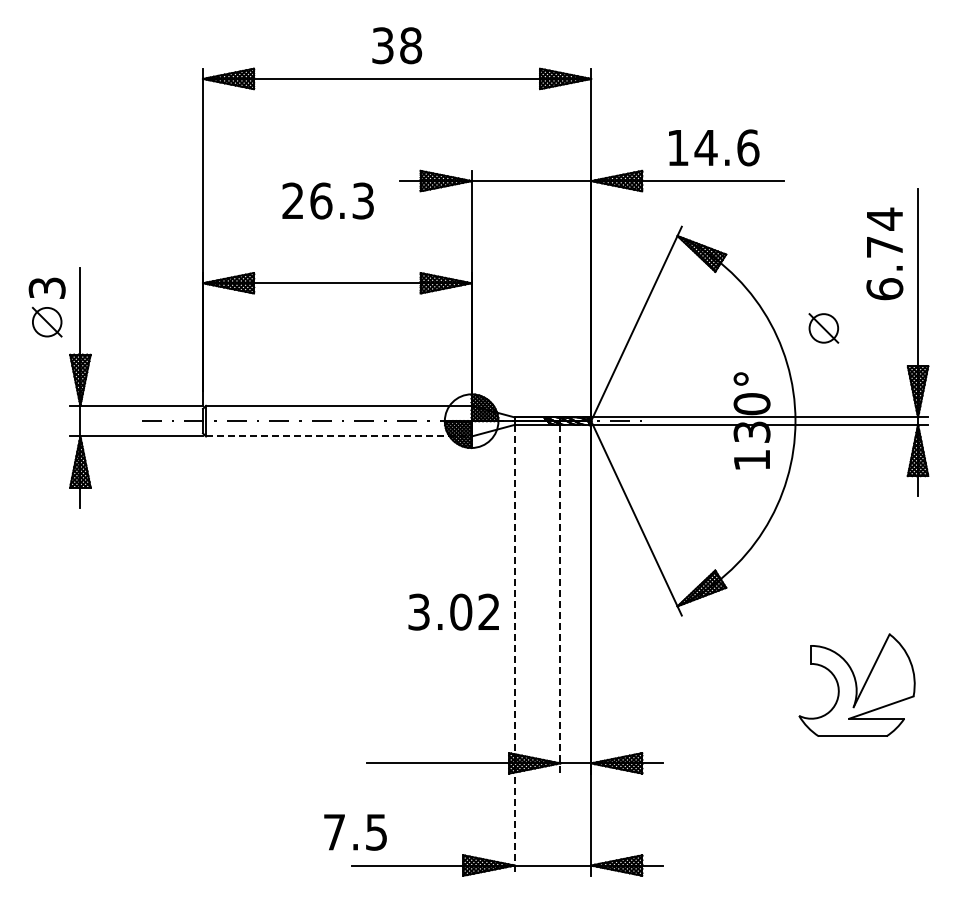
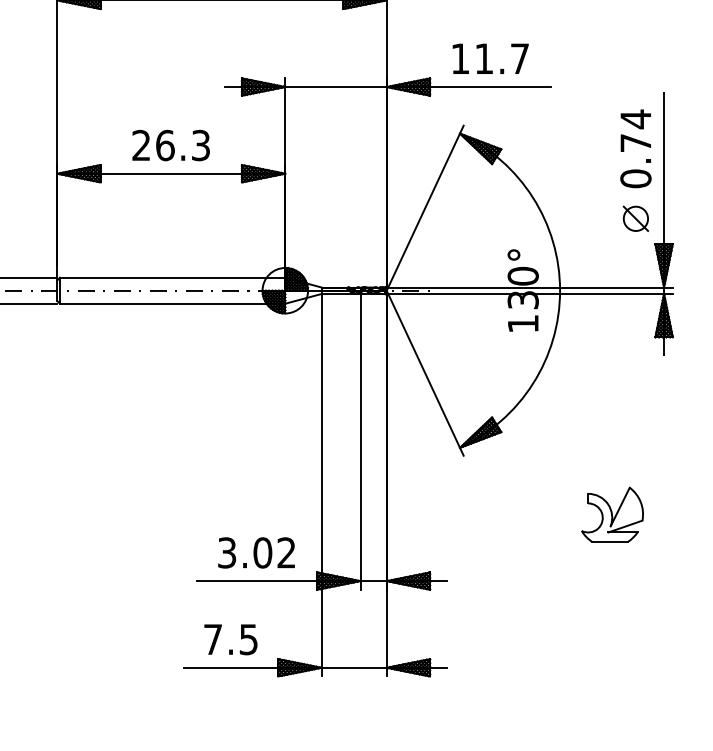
text: (726, 147) -> (501, 58), 14.6 -> 11.7
text: (327, 200) -> (170, 145), moved
text: (884, 289) -> (635, 179), 6.74 -> 0.74
part: (823, 328) -> (635, 218), moved
line: (338, 436) -> (172, 303), dashed -> solid
line: (560, 599) -> (360, 442), dashed -> solid
text: (453, 611) -> (256, 552), moved
line: (514, 650) -> (321, 485), dashed -> solid
part: (857, 684) -> (612, 514), size x0.62
text: (355, 832) -> (230, 639), moved

